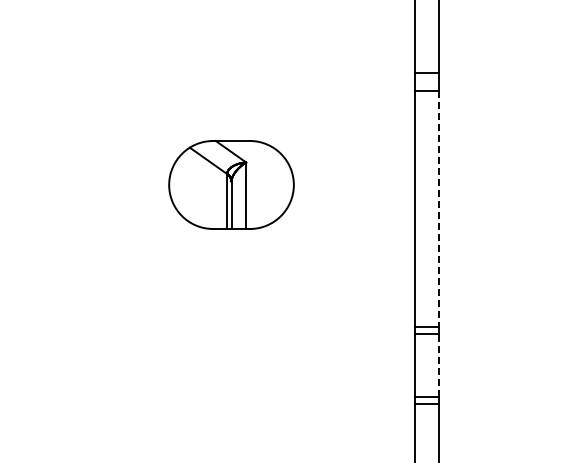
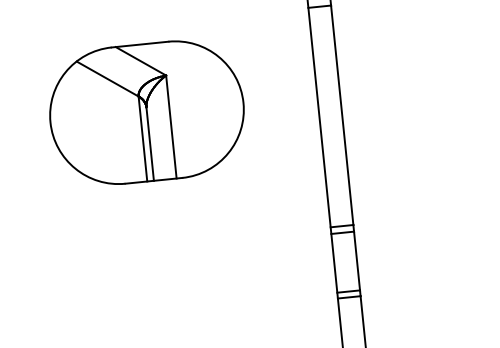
part: (231, 184) -> (146, 112), size x1.67
line: (439, 209) -> (342, 115), dashed -> solid
line: (439, 365) -> (357, 260), dashed -> solid

